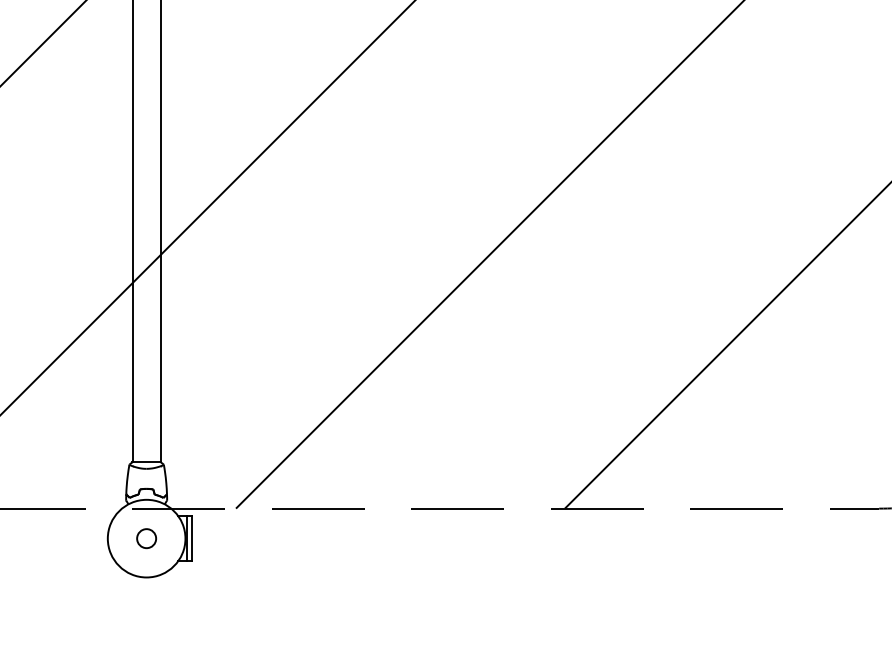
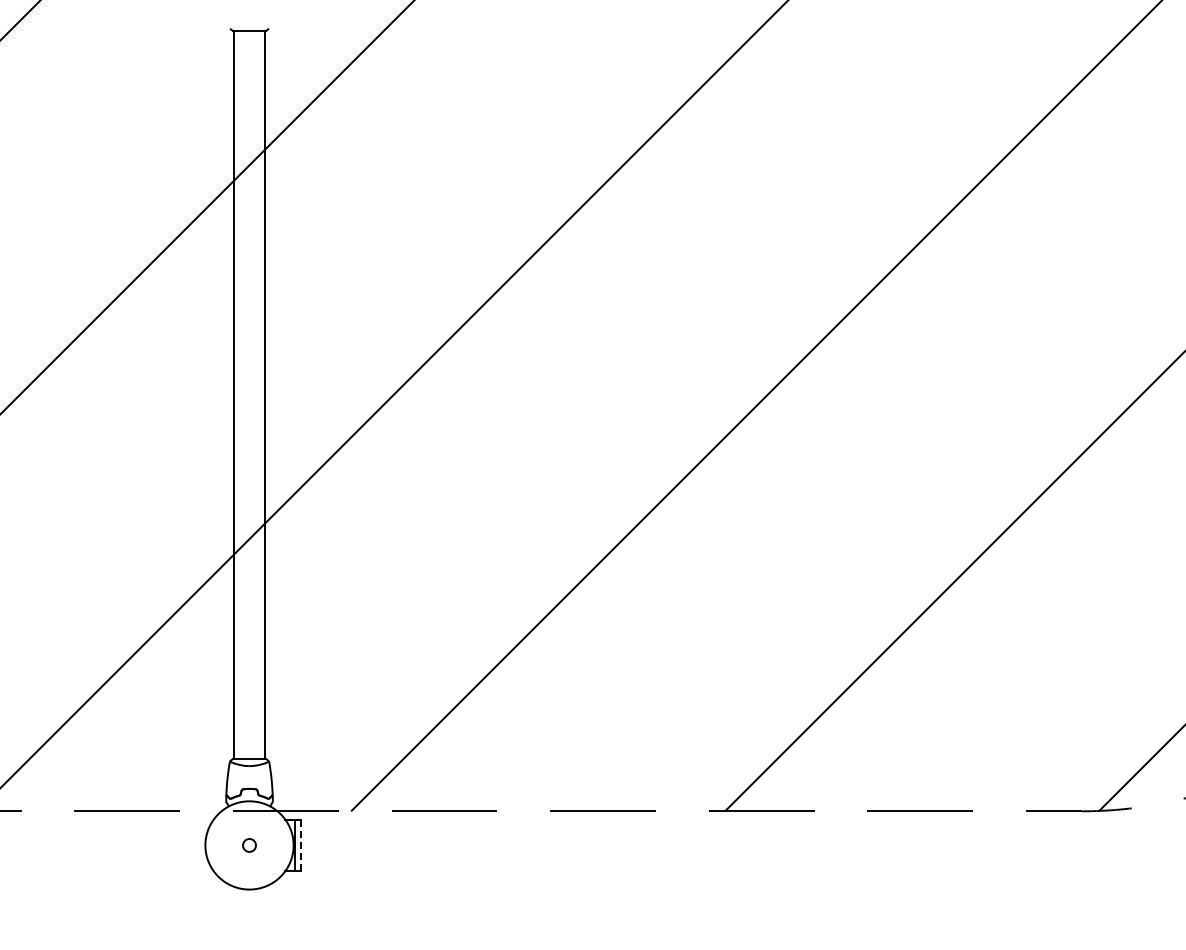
circle: (146, 538) -> (249, 845), size x0.6
line: (191, 538) -> (300, 845), solid -> dashed

